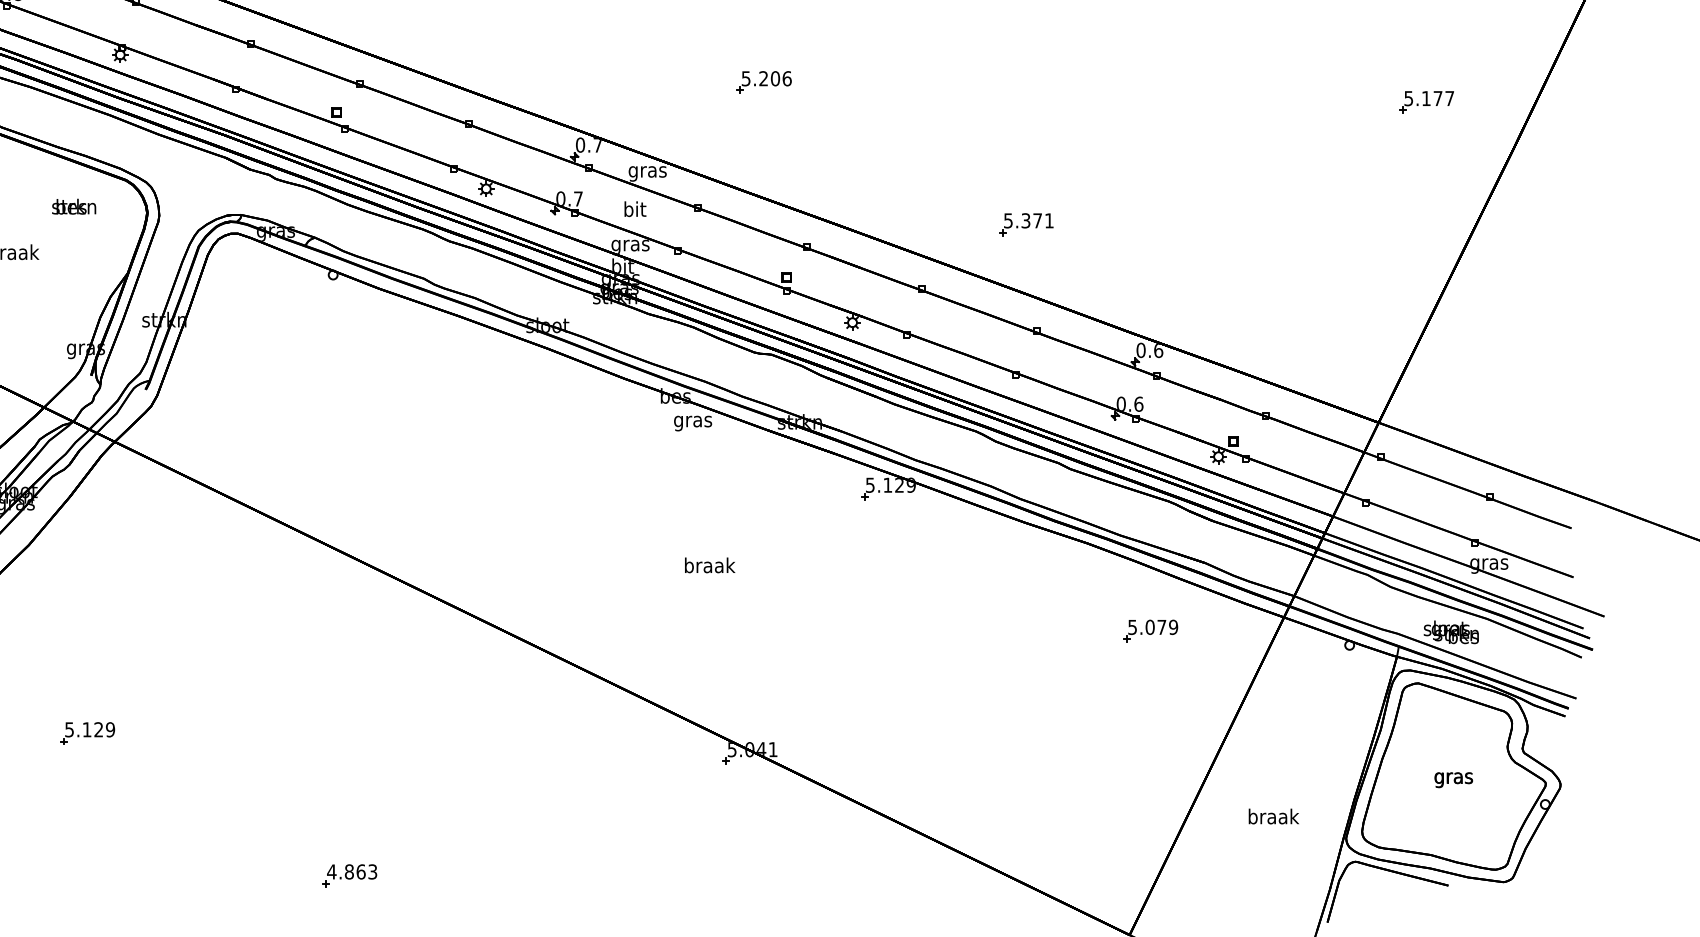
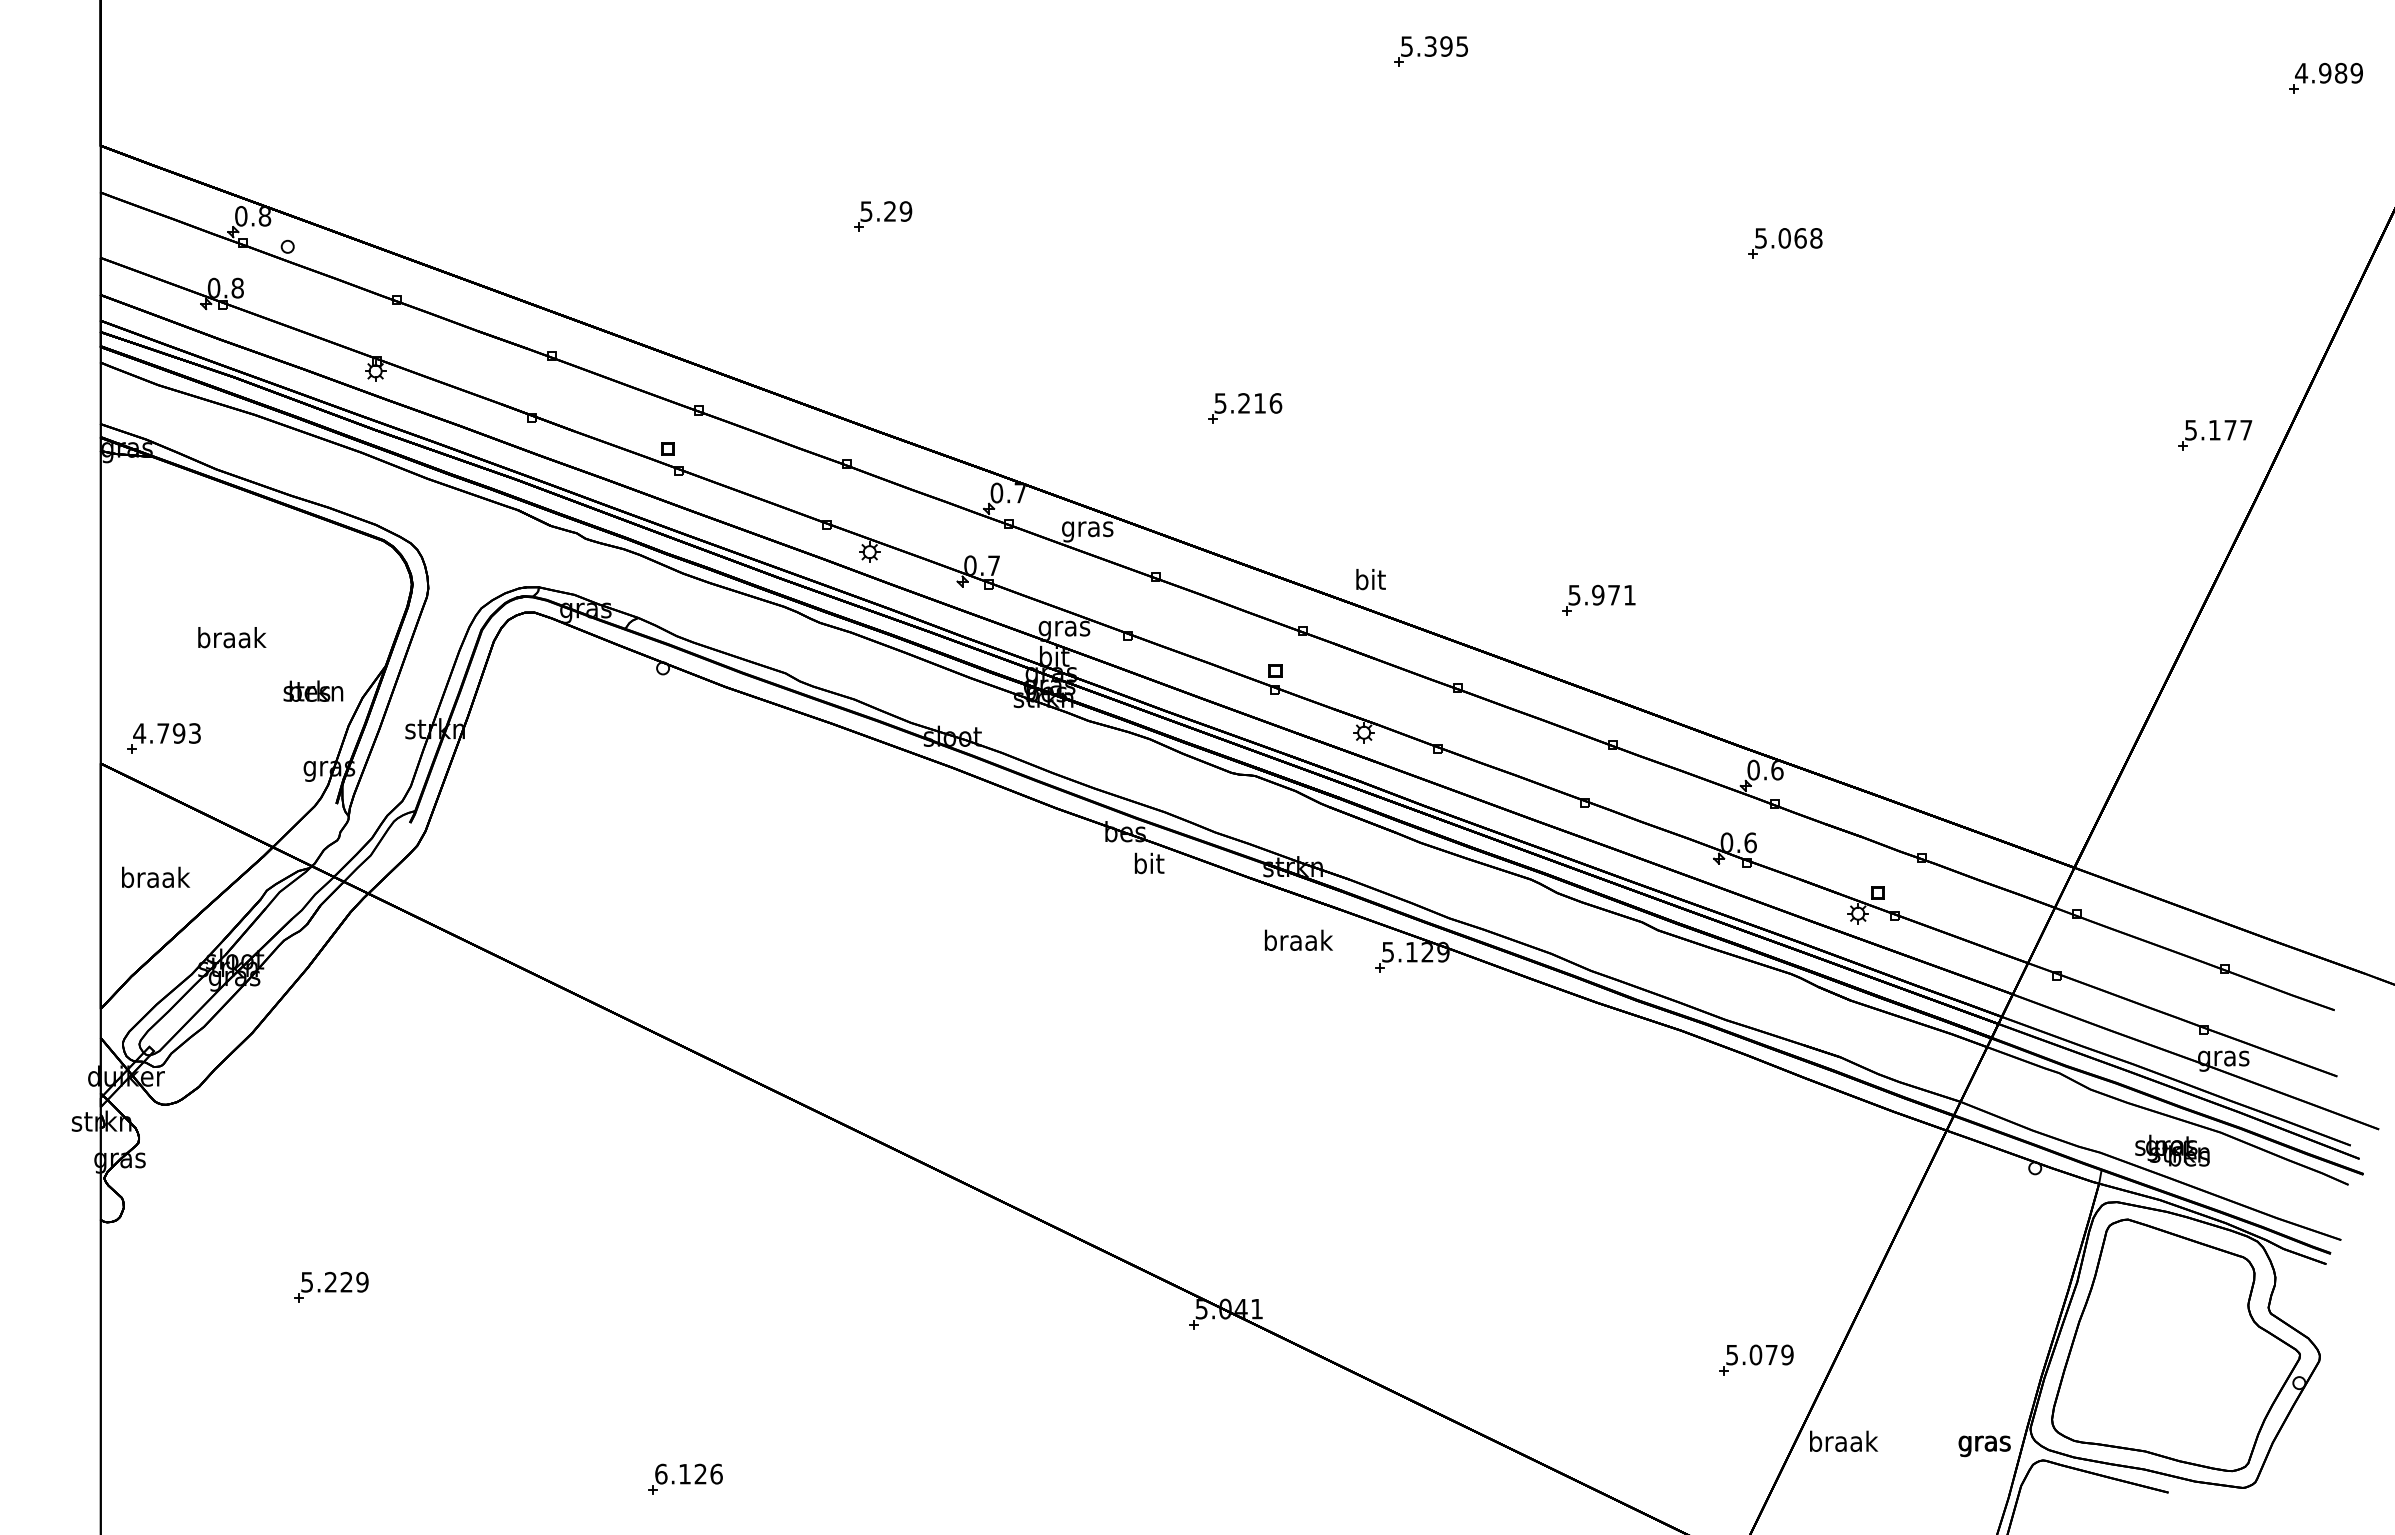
text: (775, 78) -> (1260, 403), 5.206 -> 5.216
part: (1426, 102) -> (2215, 435), moved
text: (74, 206) -> (313, 690), moved
text: (635, 209) -> (1370, 579), moved
text: (1026, 221) -> (1598, 595), 5.371 -> 5.971
text: (692, 421) -> (1148, 865), gras -> bit
text: (709, 564) -> (1298, 939), moved
part: (1150, 630) -> (1756, 1359), moved
text: (86, 729) -> (330, 1281), 5.129 -> 5.229
text: (1453, 780) -> (1984, 1446), moved
text: (1274, 815) -> (1844, 1440), moved
text: (352, 871) -> (688, 1473), 4.863 -> 6.126

